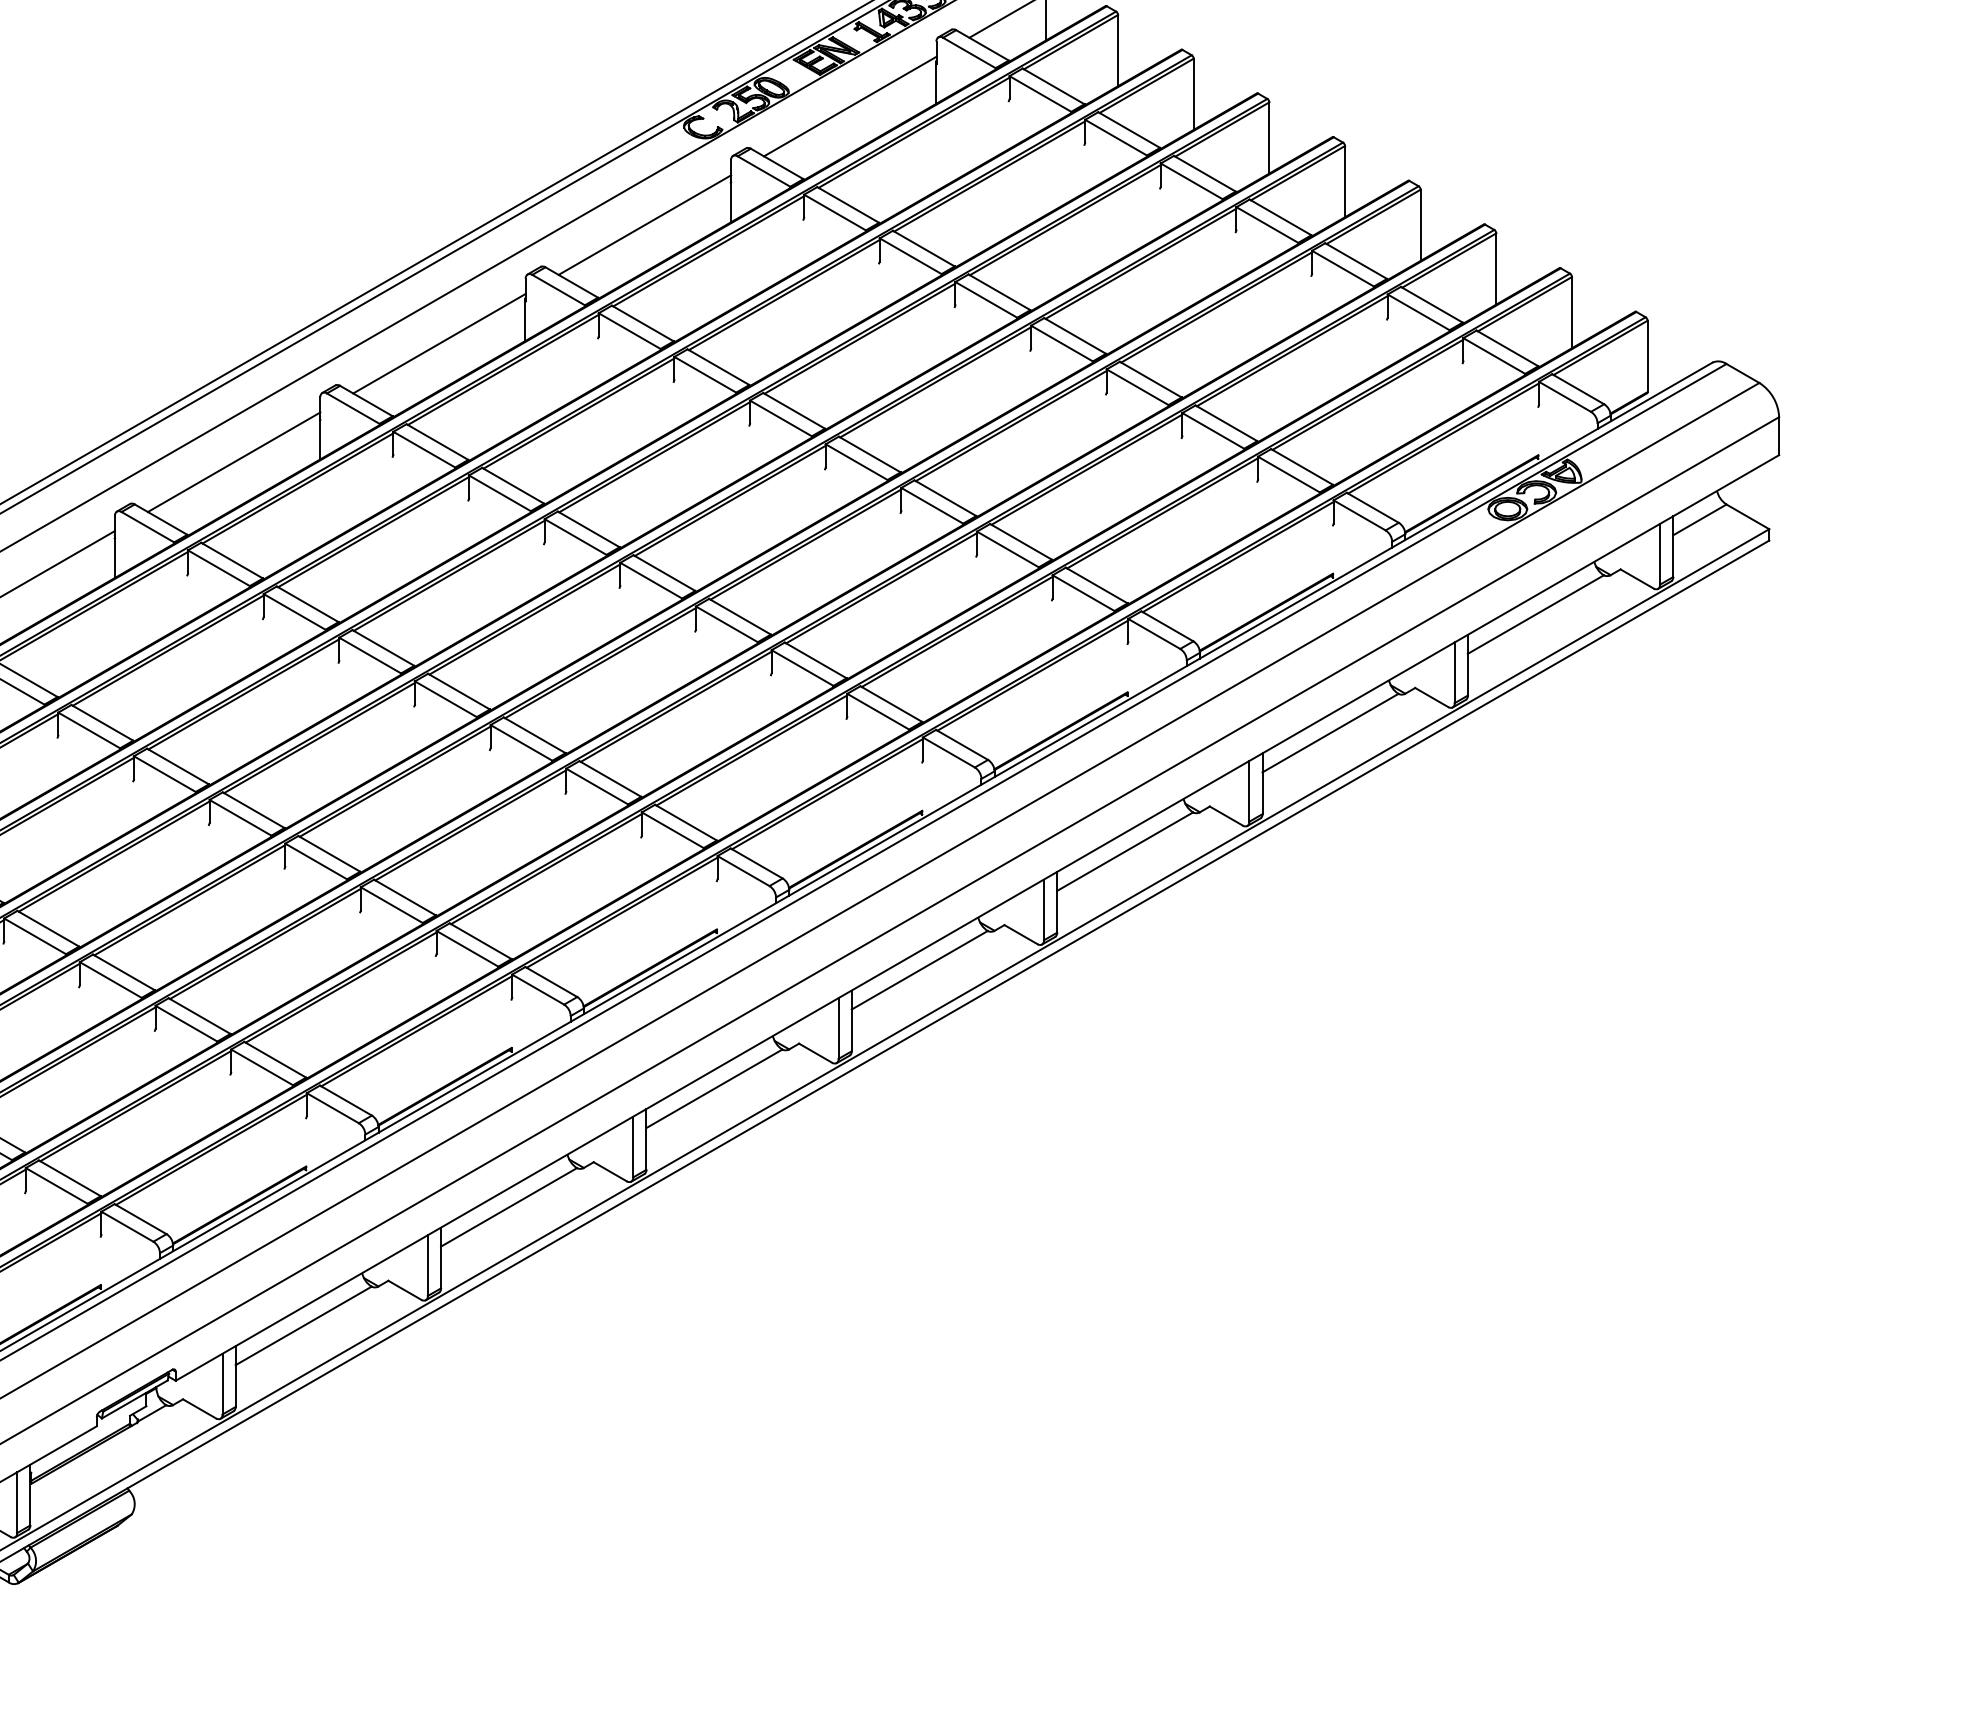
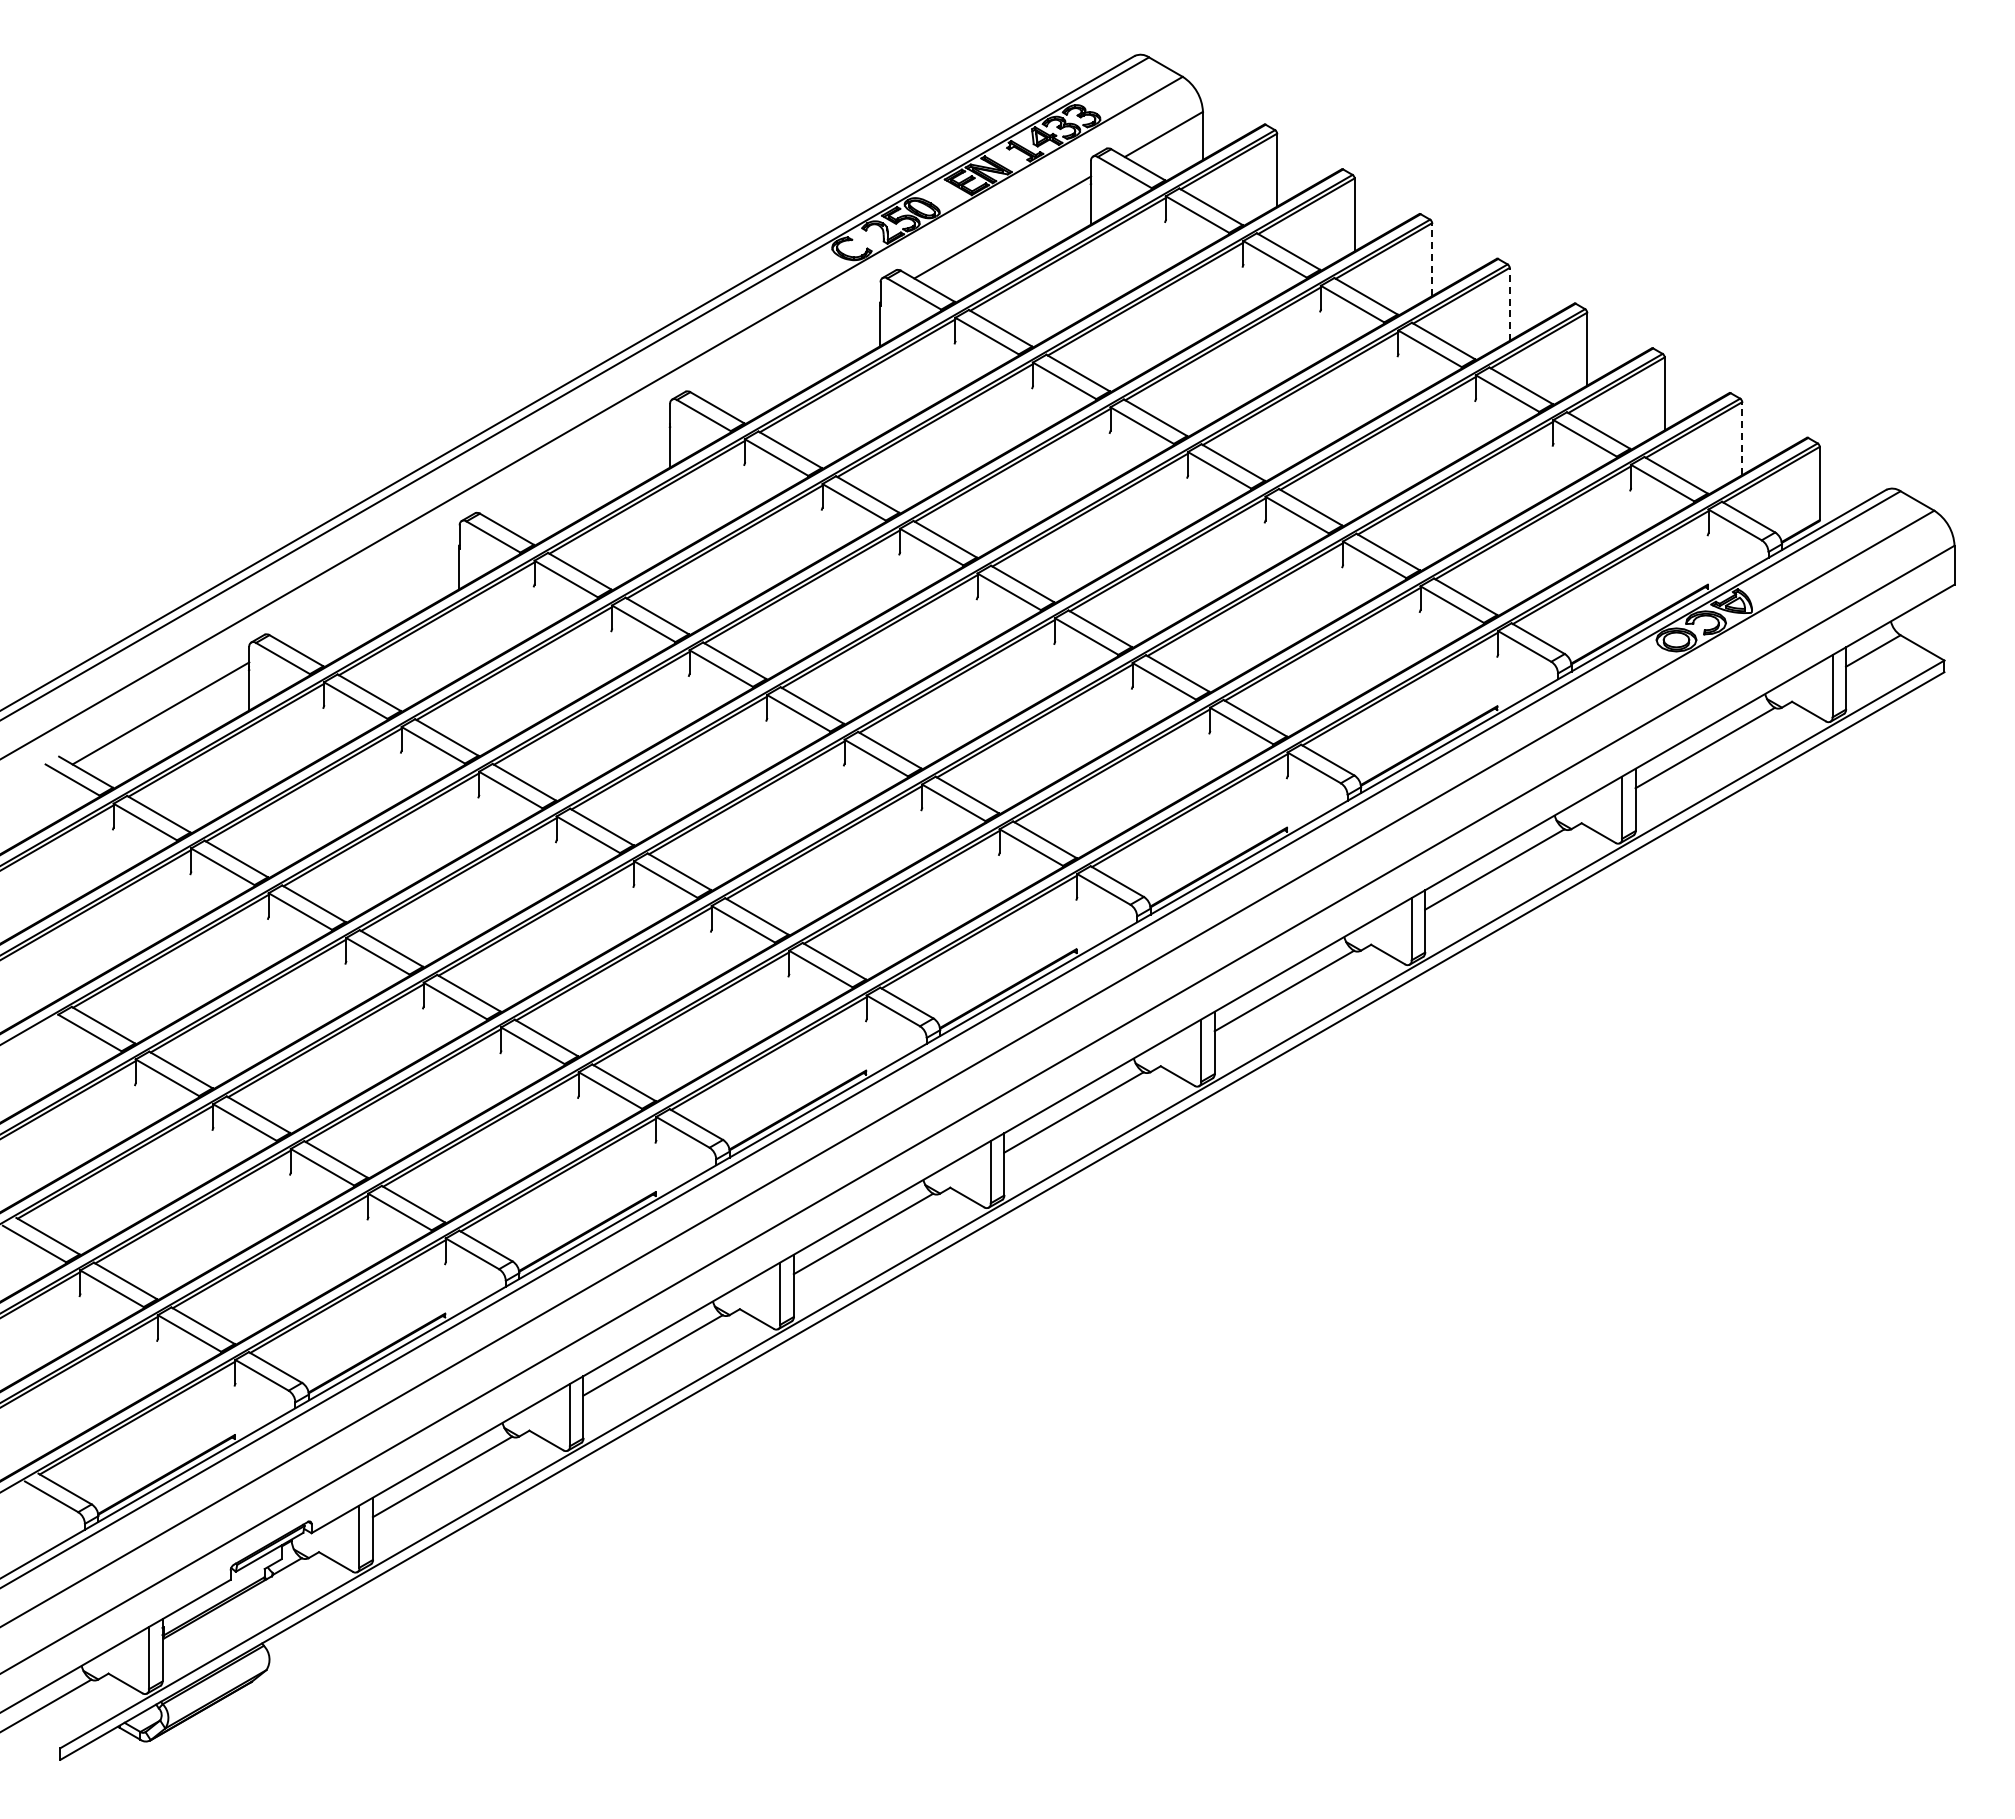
line: (1269, 137) -> (1432, 259), solid -> dashed
line: (1344, 180) -> (1509, 303), solid -> dashed
line: (644, 224) -> (791, 348), removed
line: (1572, 312) -> (1742, 438), solid -> dashed
line: (439, 343) -> (581, 470), removed
line: (234, 461) -> (371, 591), removed

